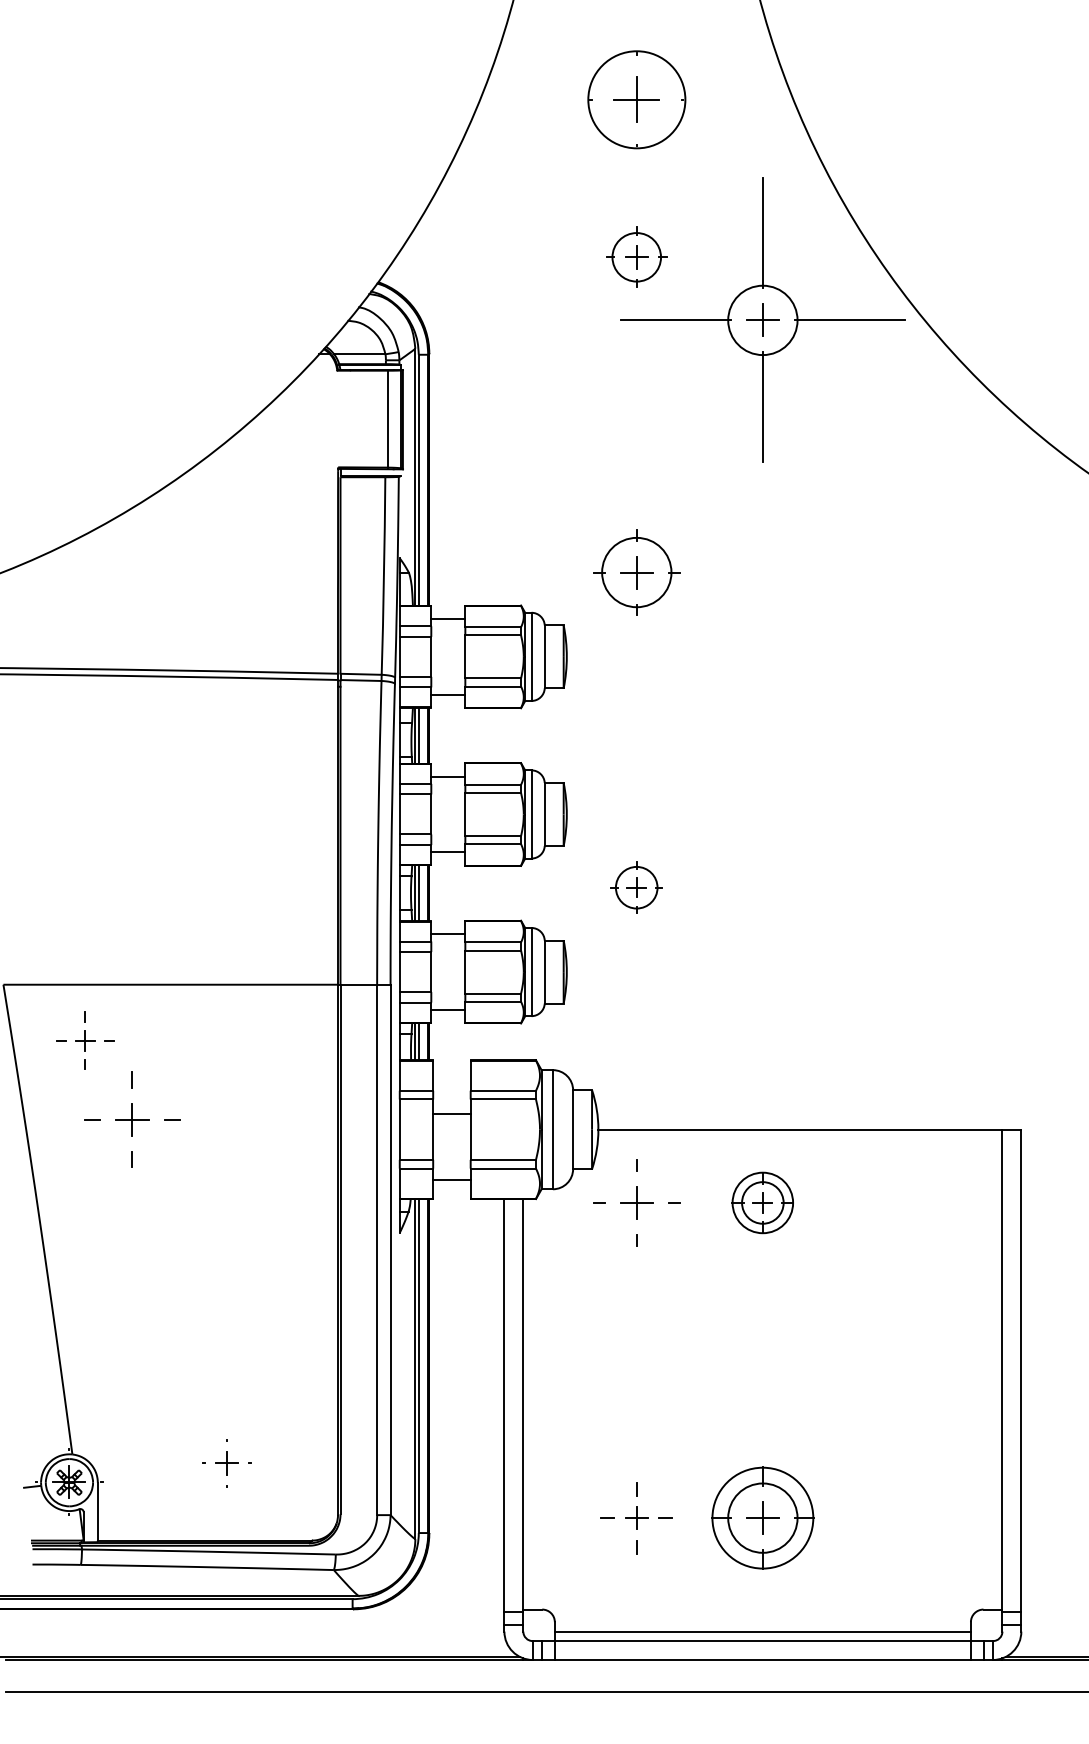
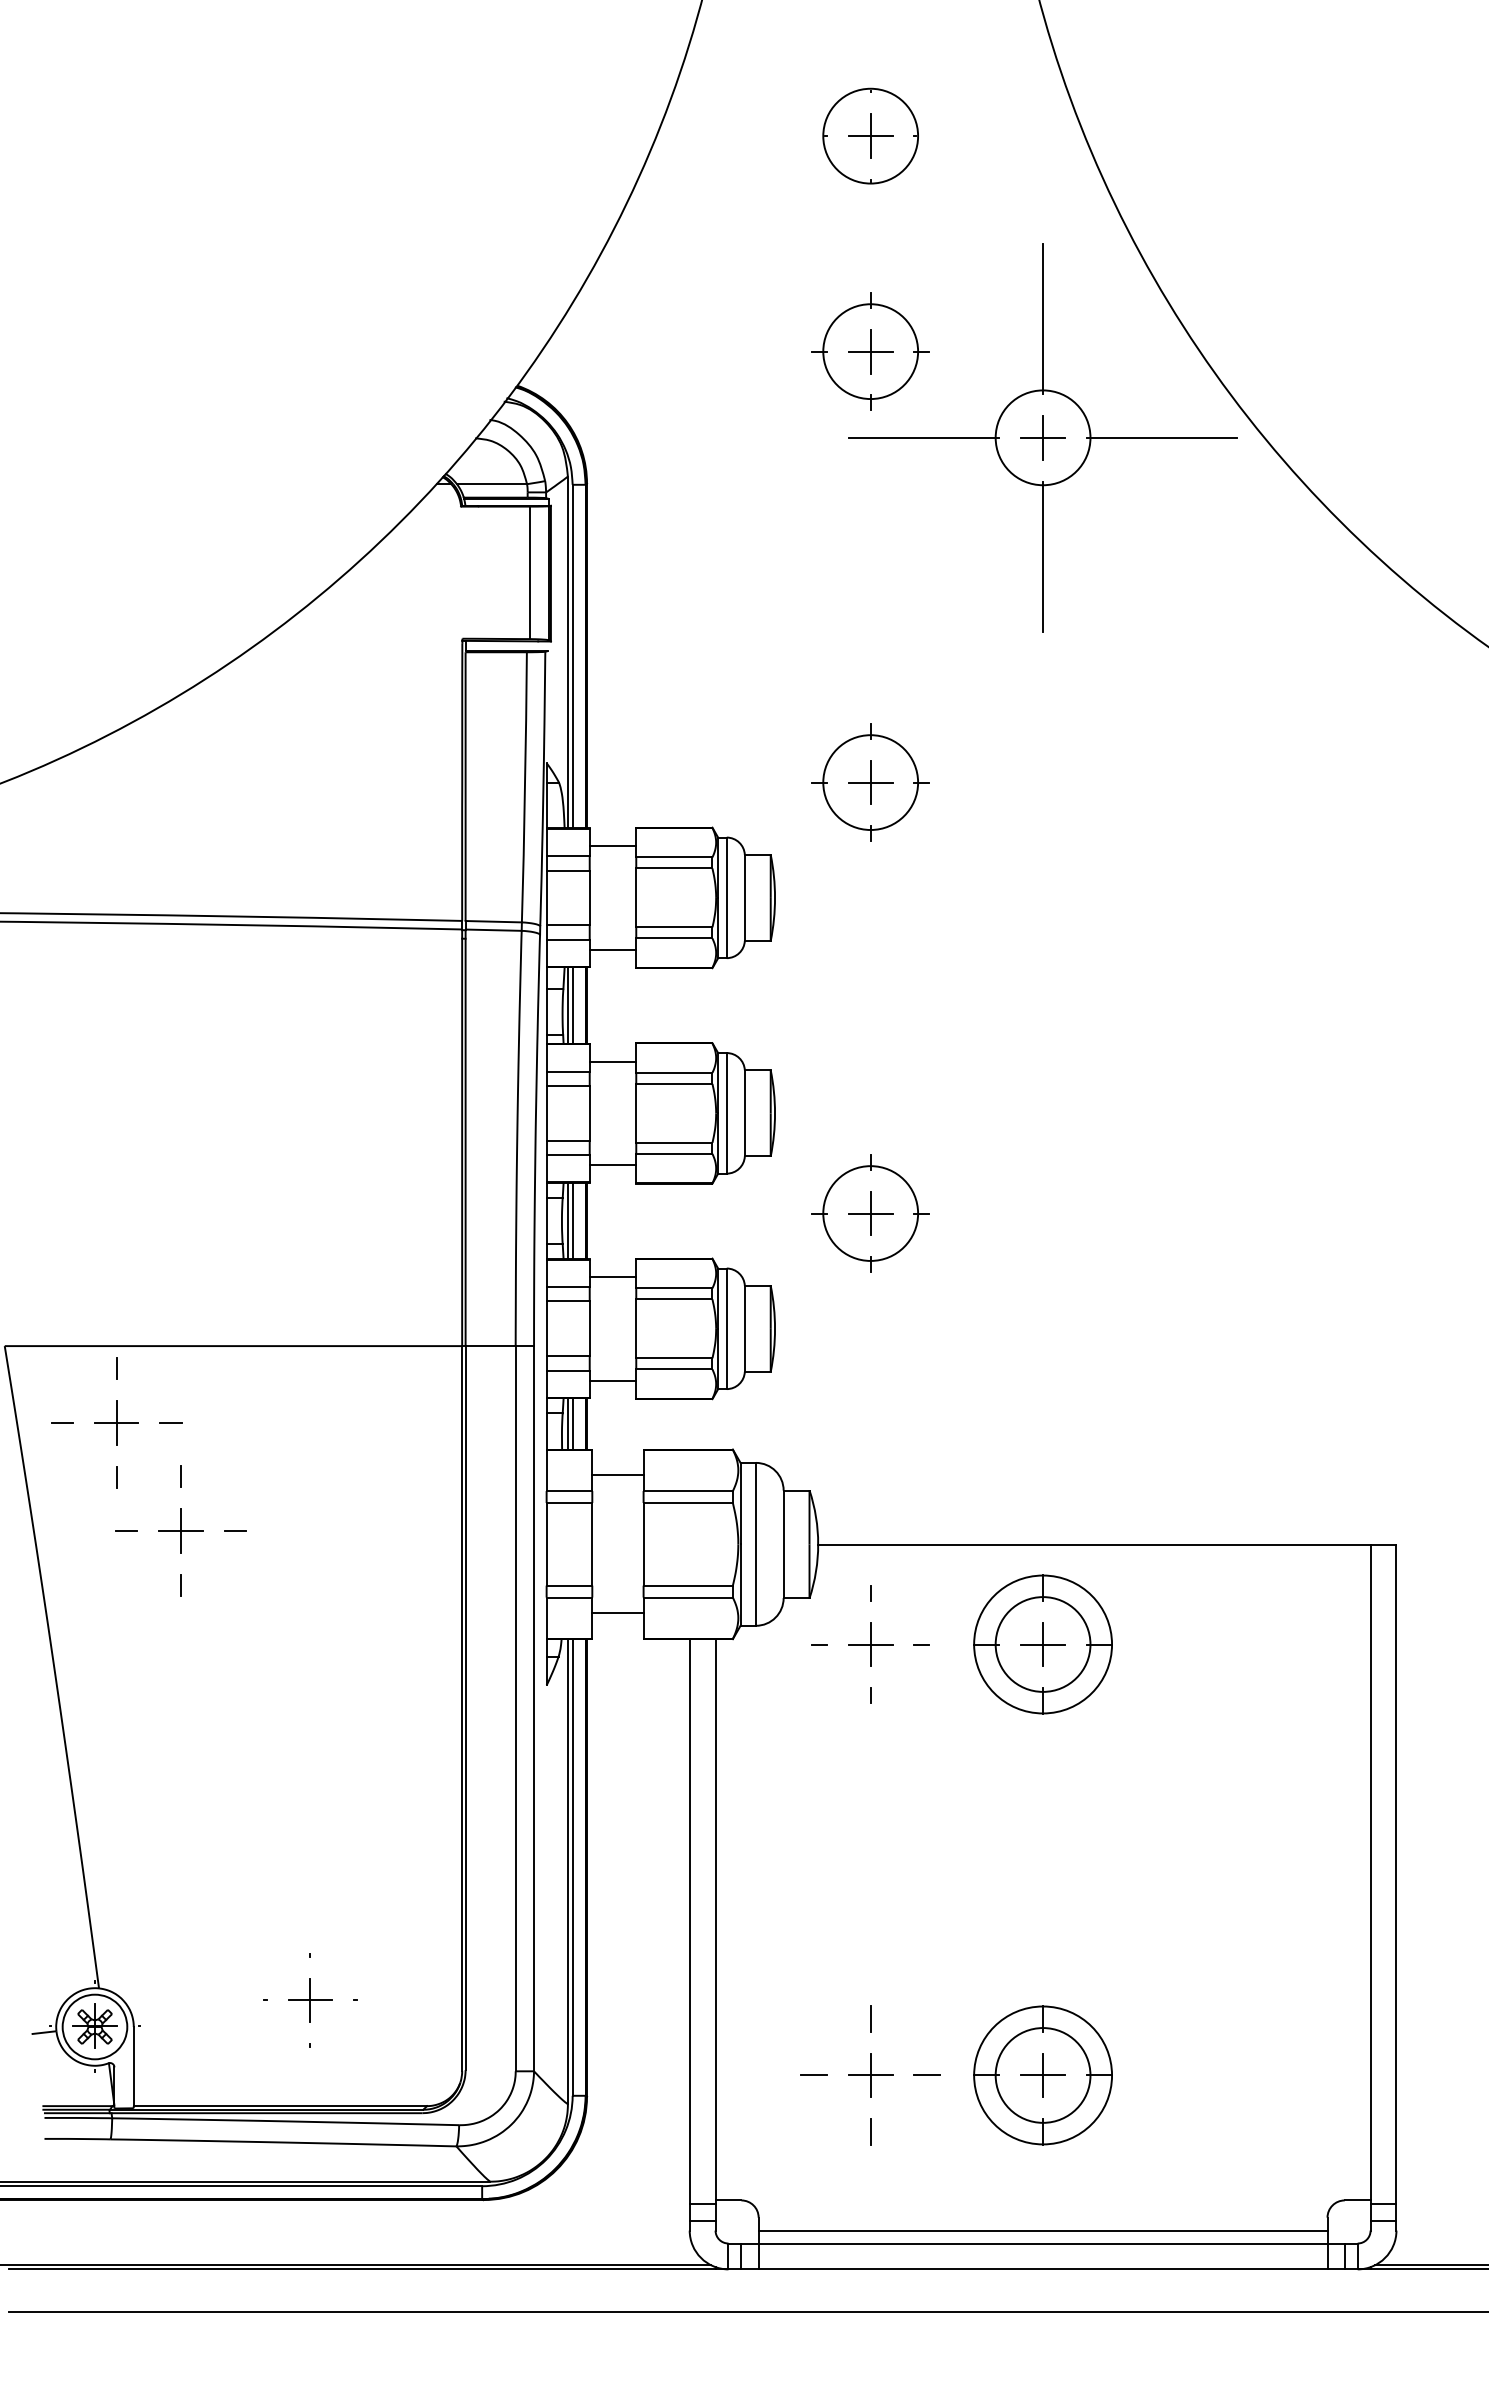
part: (636, 99) -> (870, 135), size x0.71
part: (636, 257) -> (870, 351), size x1.43
part: (636, 887) -> (870, 1213), size x1.67
part: (85, 1040) -> (116, 1422), size x1.67
line: (451, 1113) -> (617, 1475), moved
part: (762, 1202) -> (1042, 1644), size x1.67
part: (227, 1463) -> (310, 2000), size x1.43
part: (636, 1518) -> (870, 2075), size x1.43

